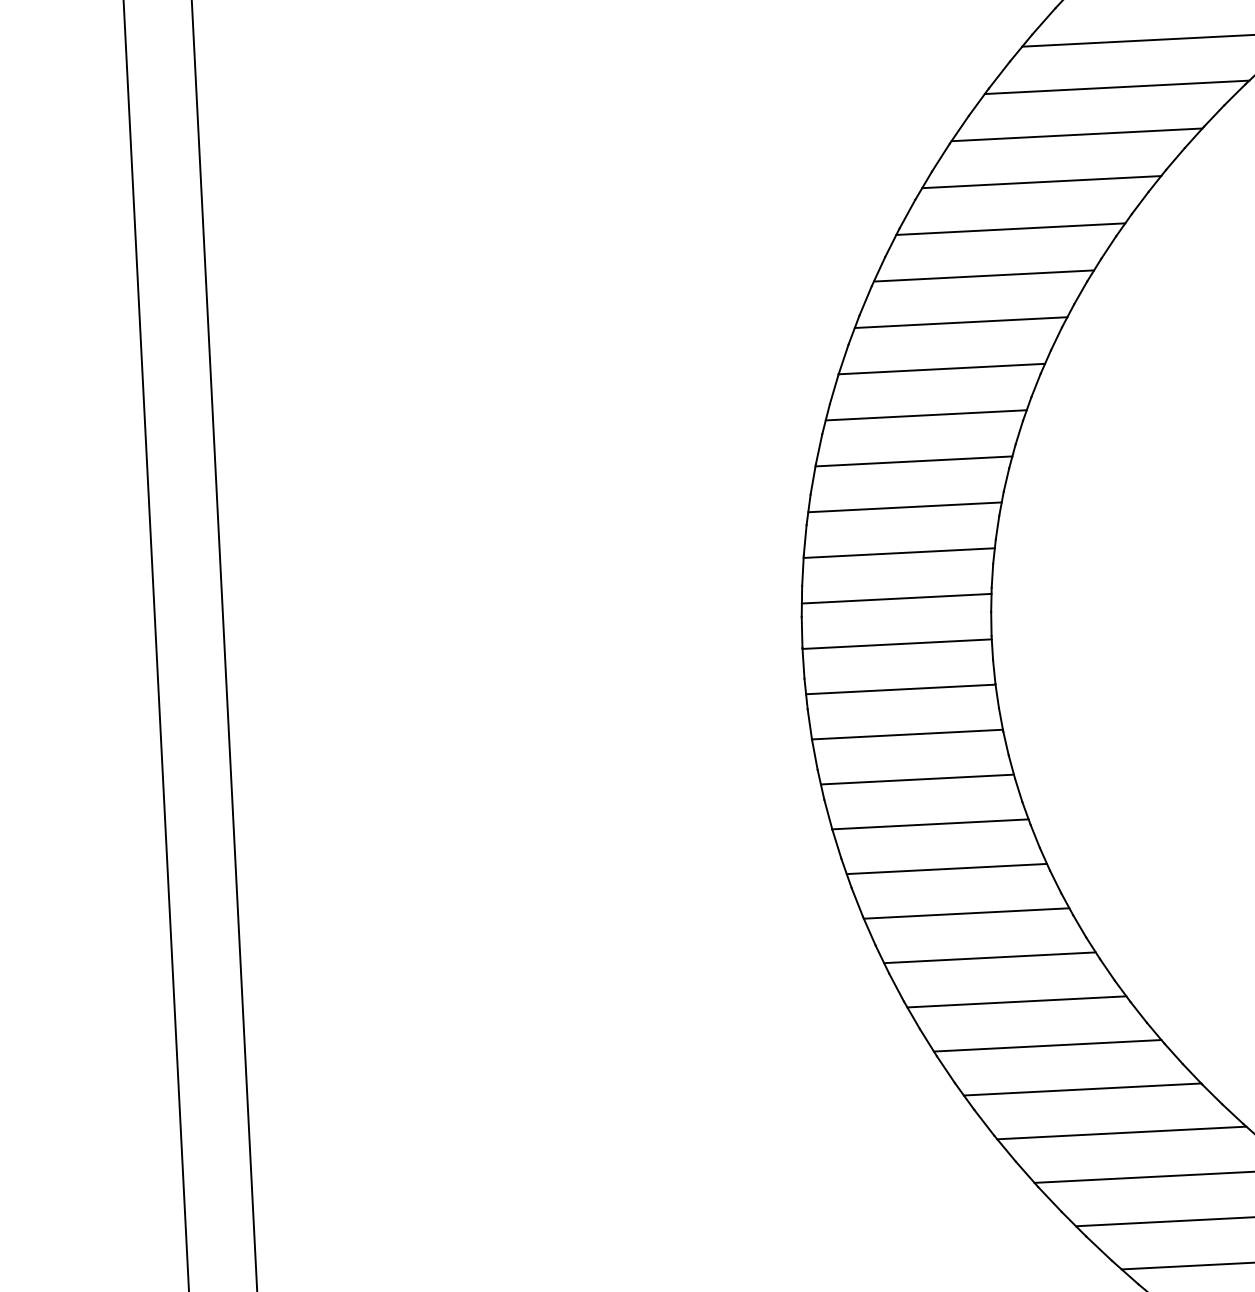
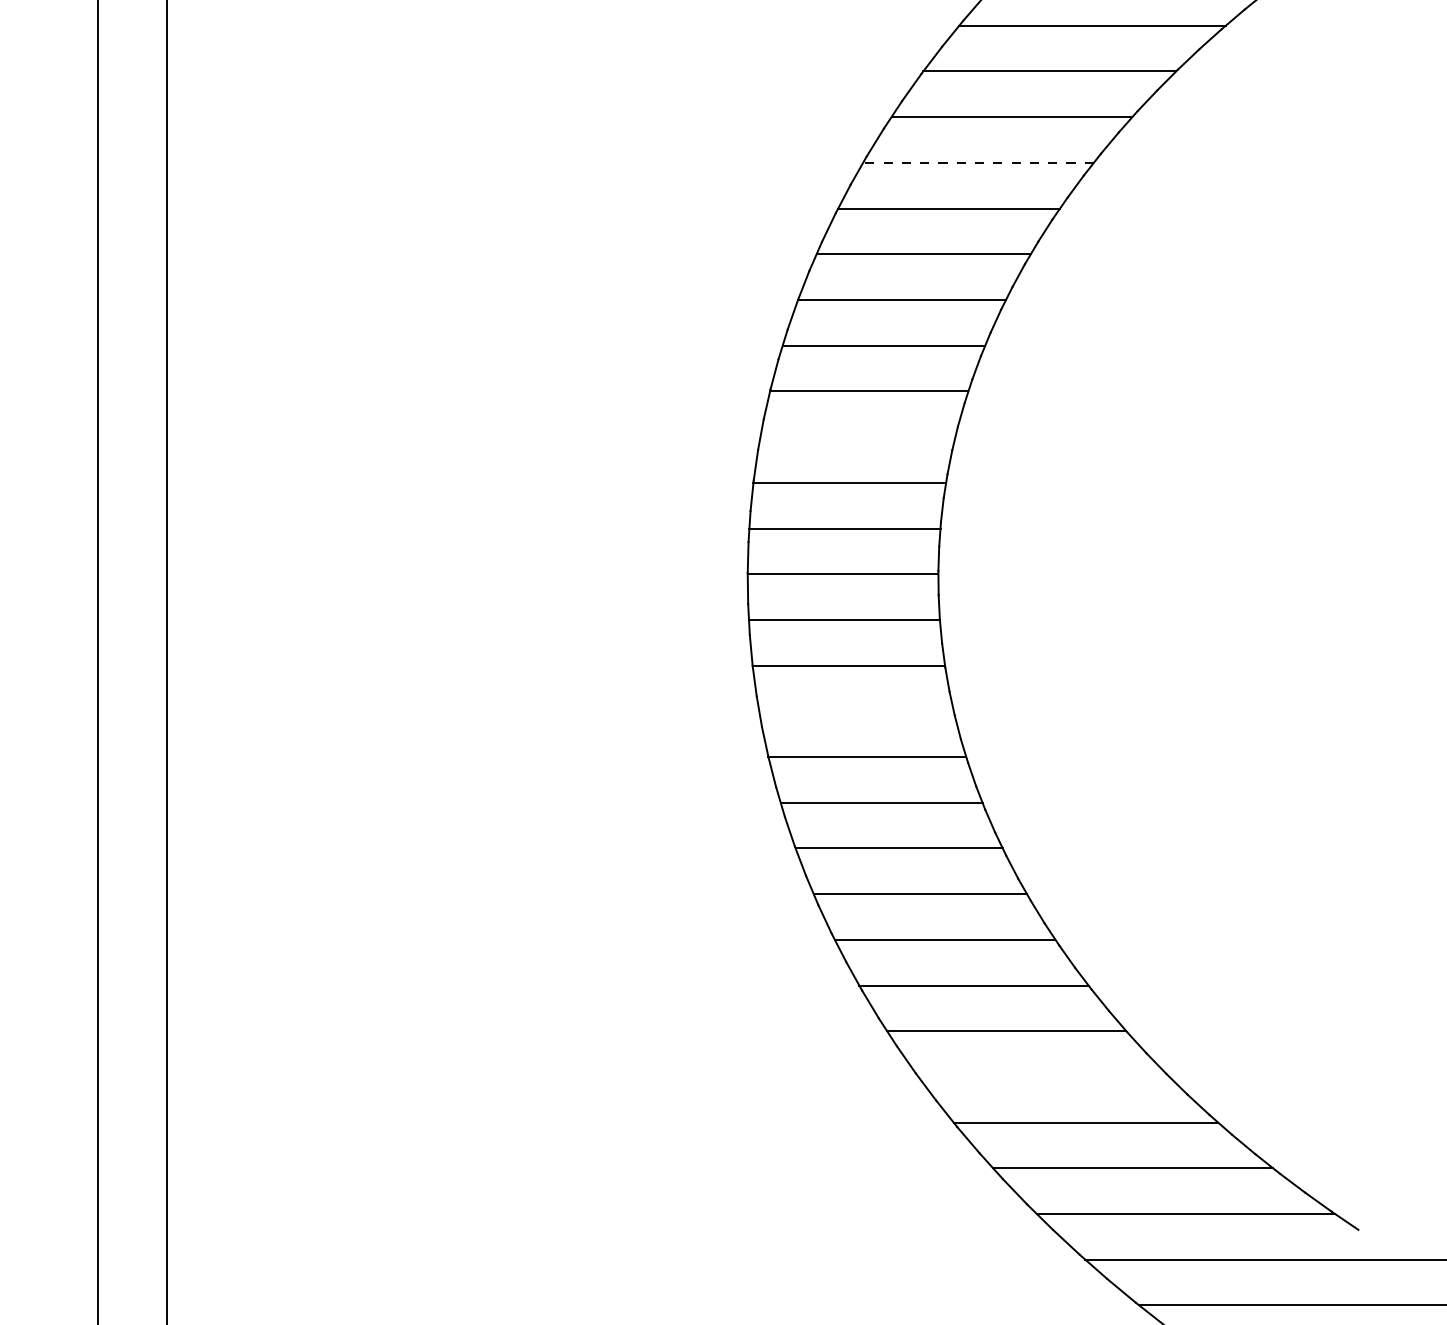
line: (1009, 228) -> (977, 162), solid -> dashed
line: (904, 507) -> (857, 437), removed
line: (917, 779) -> (856, 711), removed
line: (1121, 1132) -> (1043, 1076), removed

